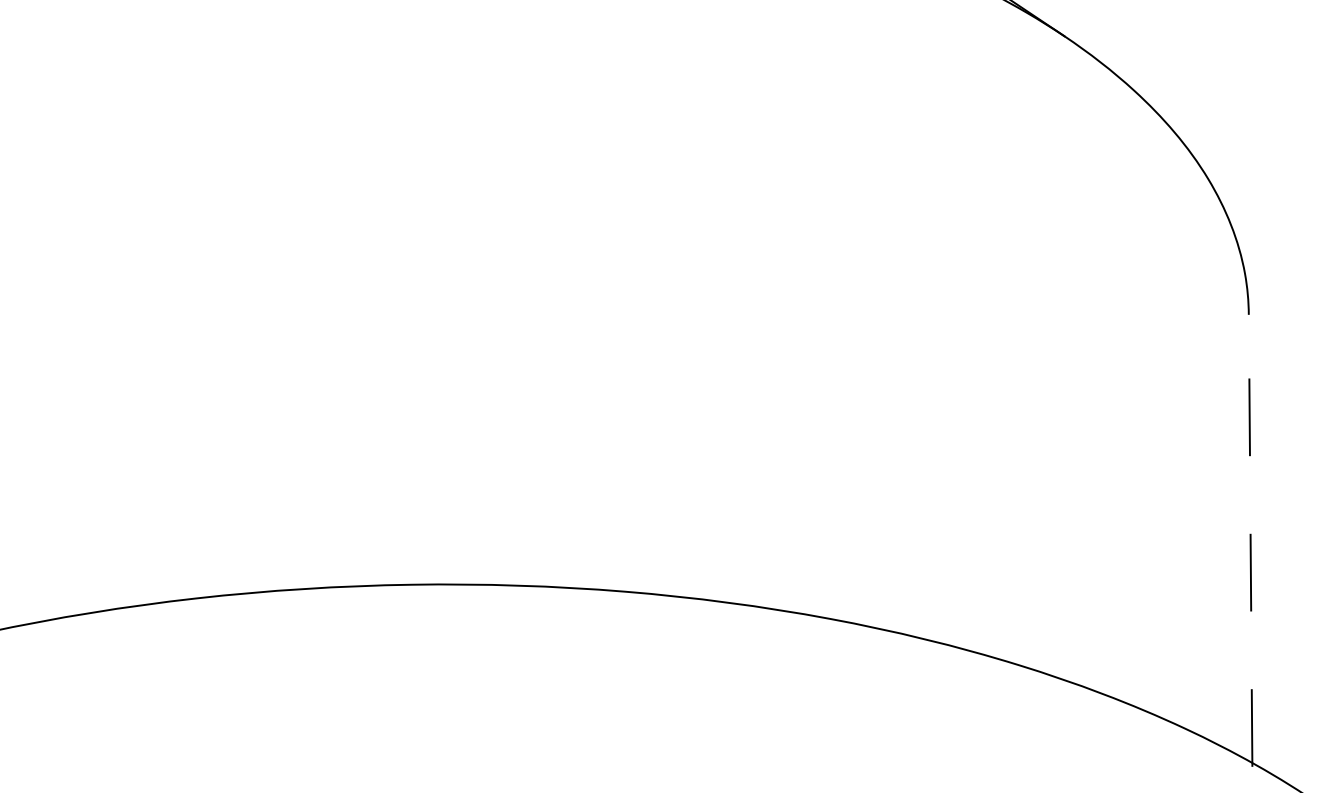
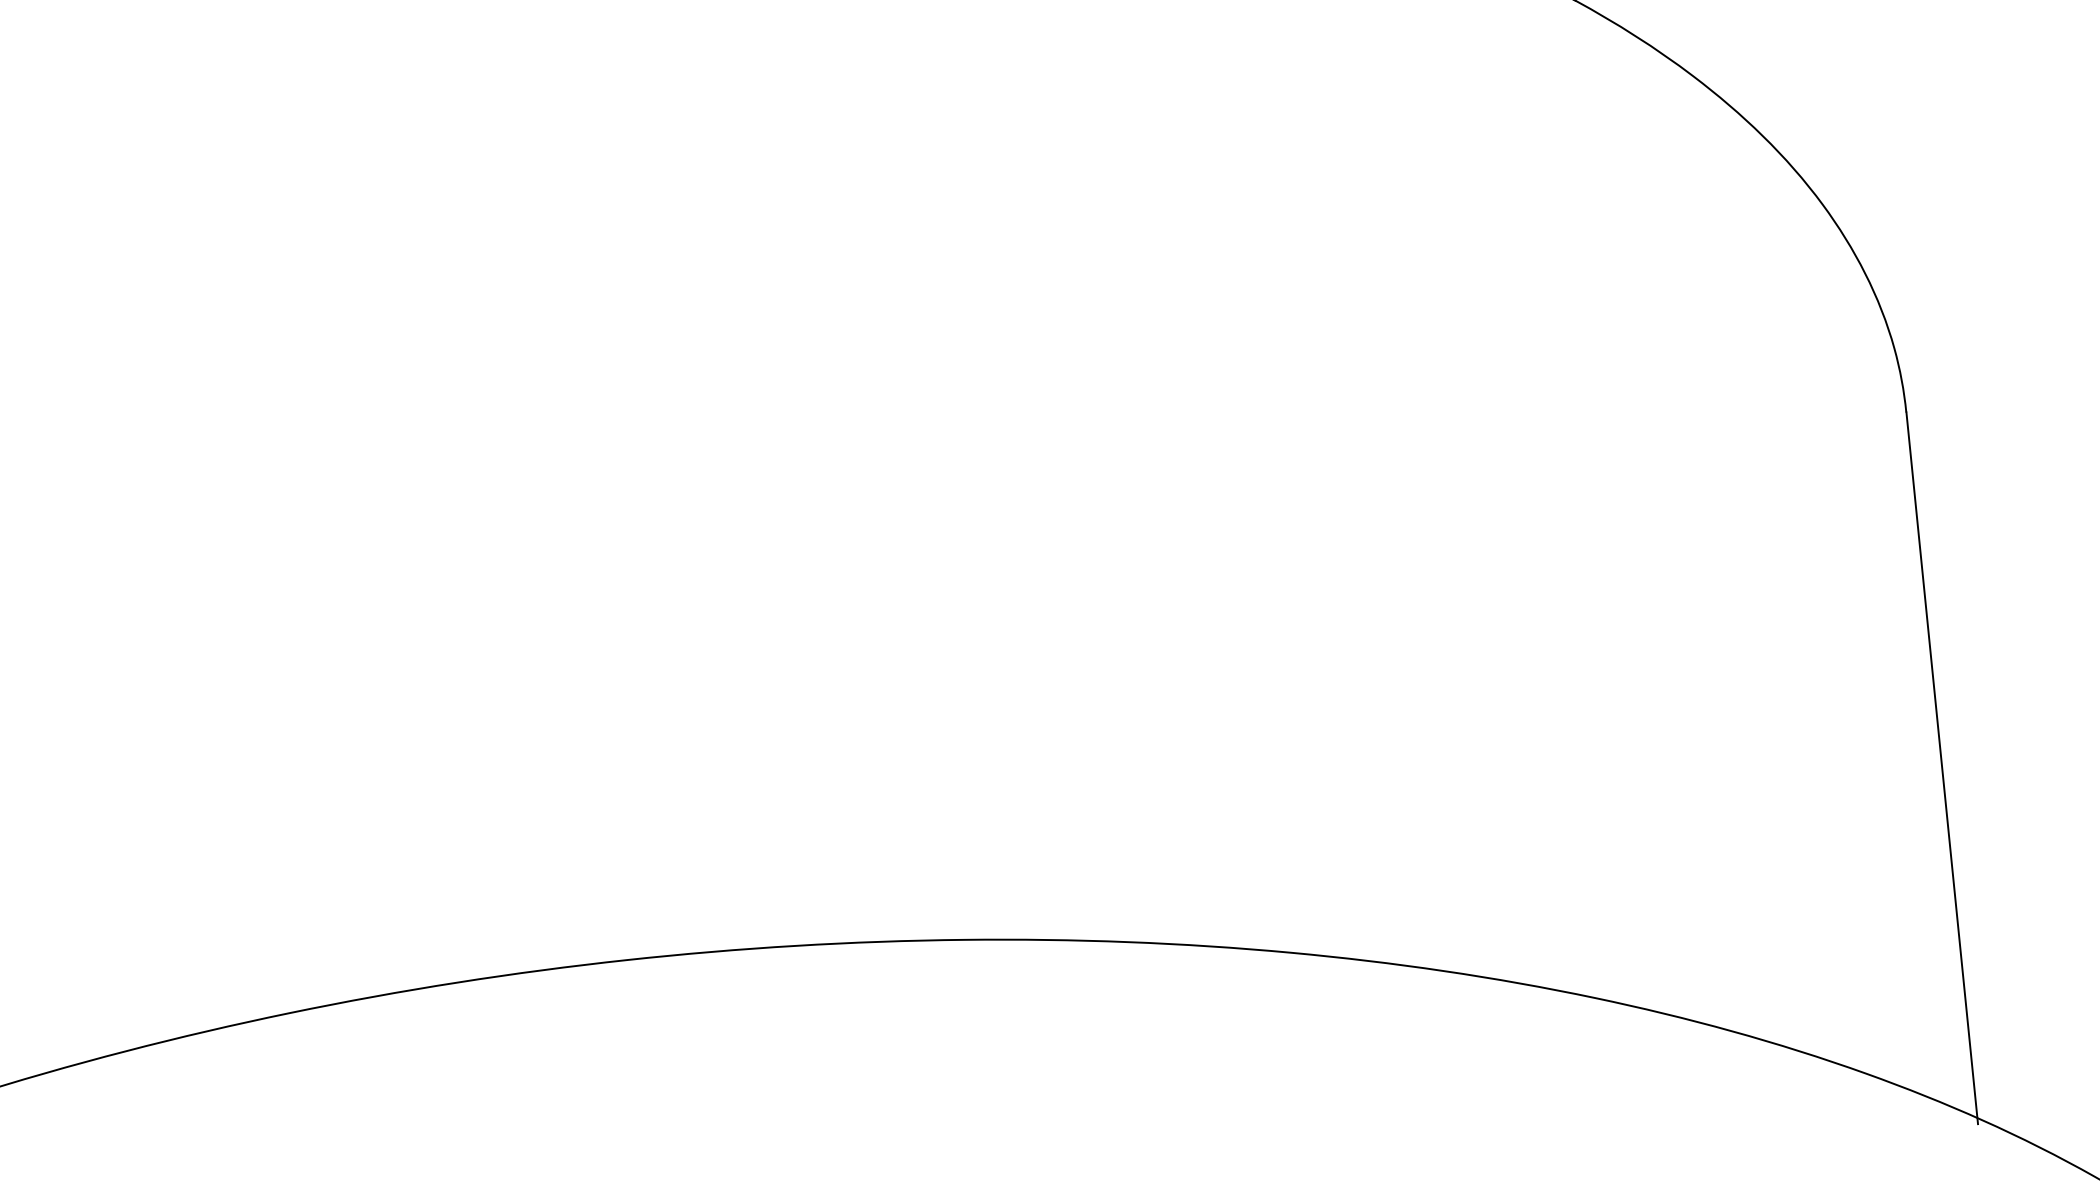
line: (1250, 540) -> (1941, 767), dashed -> solid

